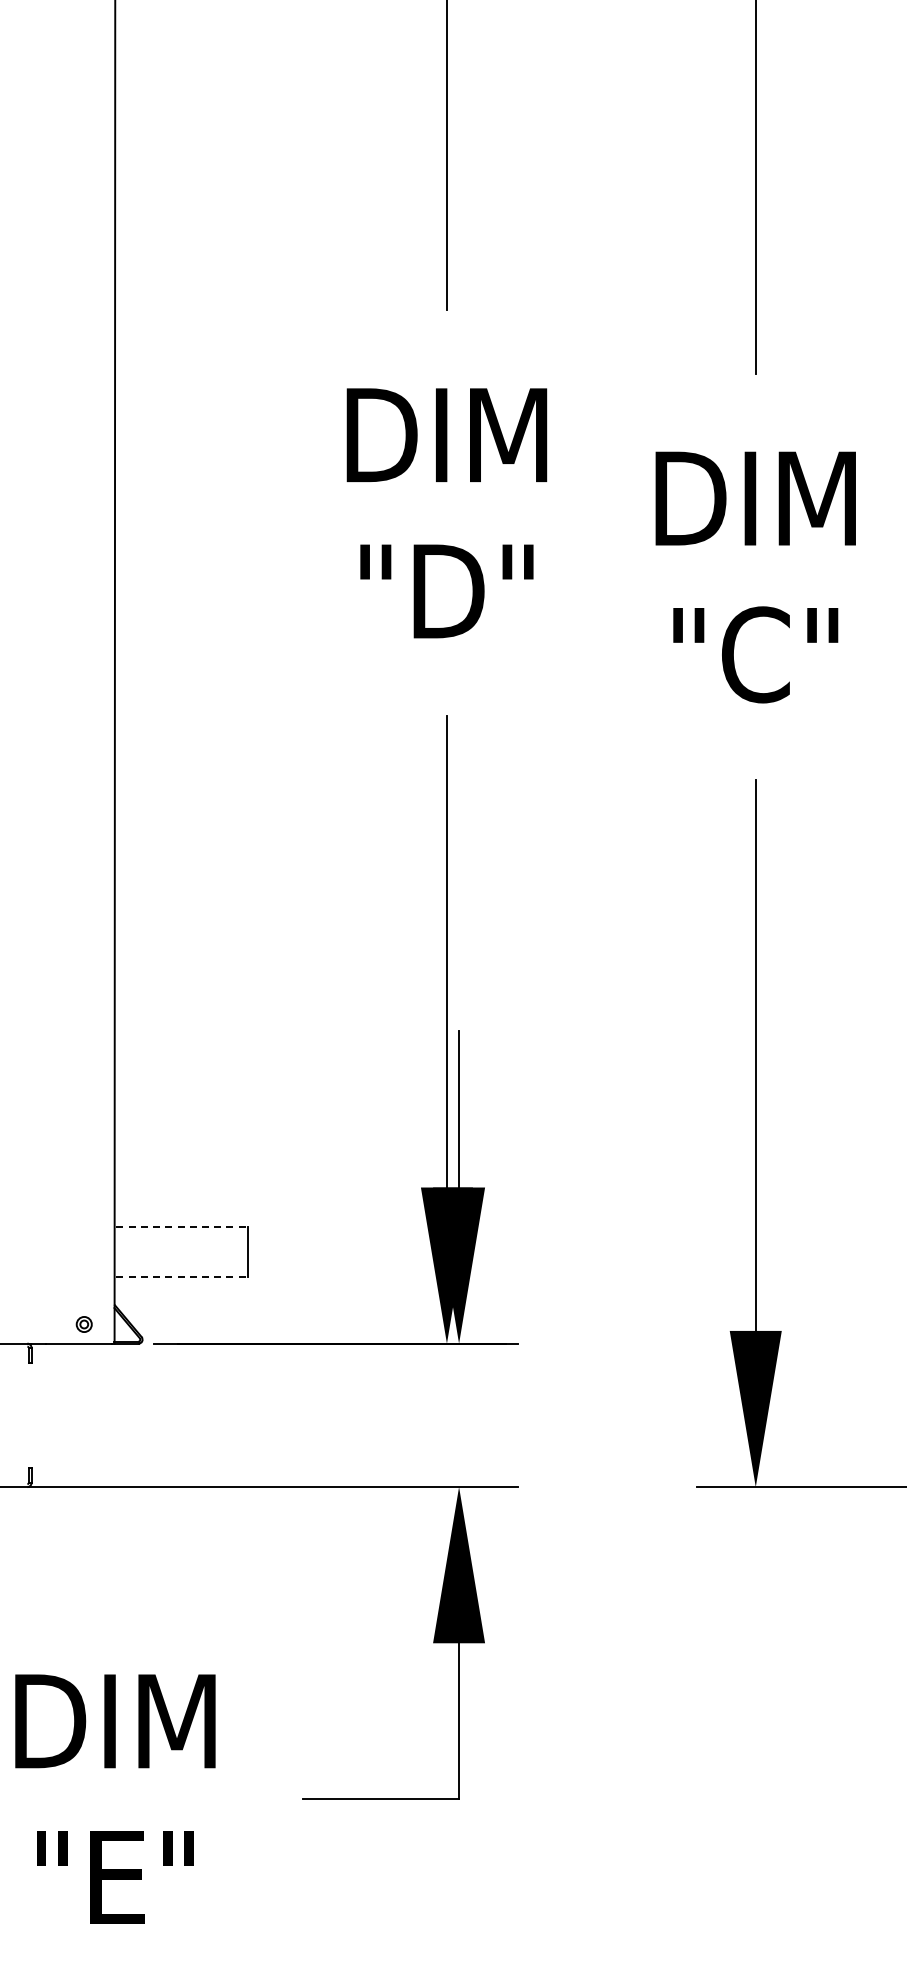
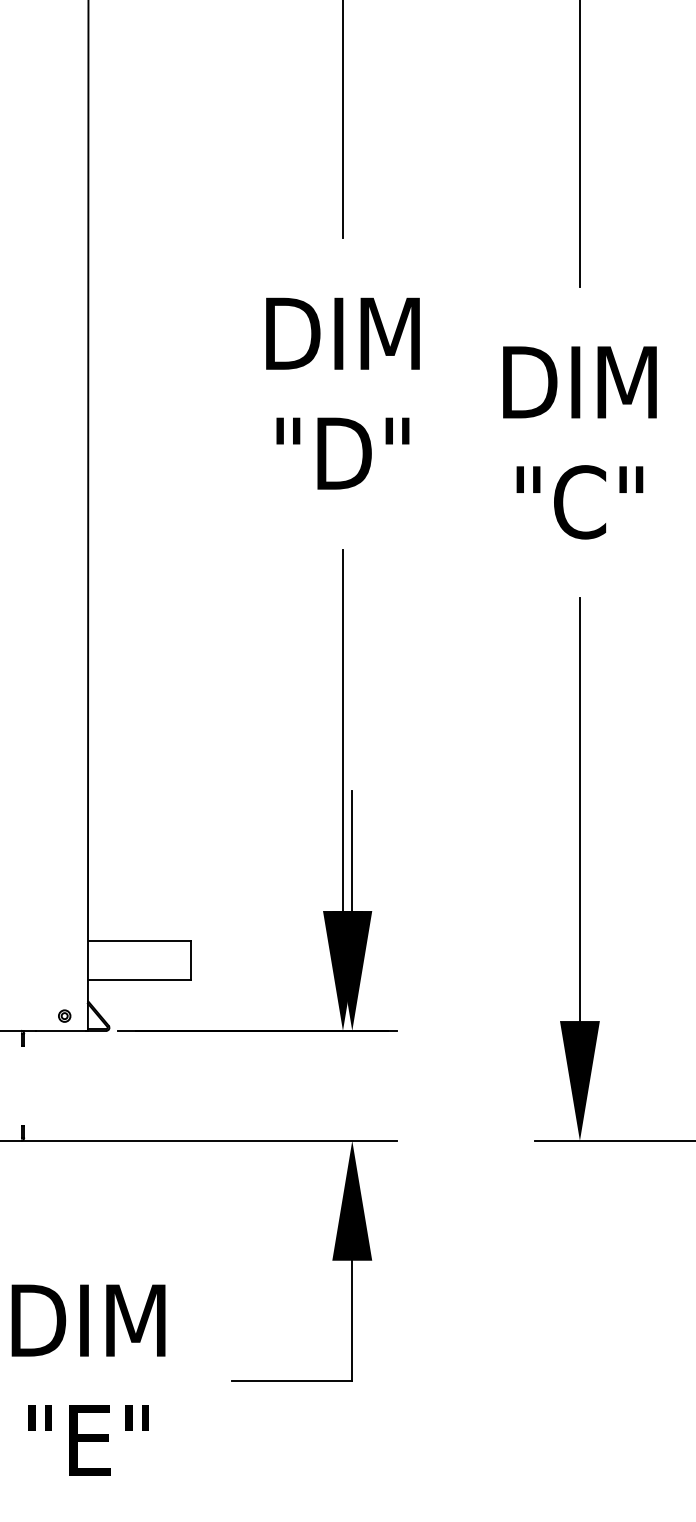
line: (182, 1226) -> (140, 940), dashed -> solid
line: (182, 1277) -> (140, 980), dashed -> solid

